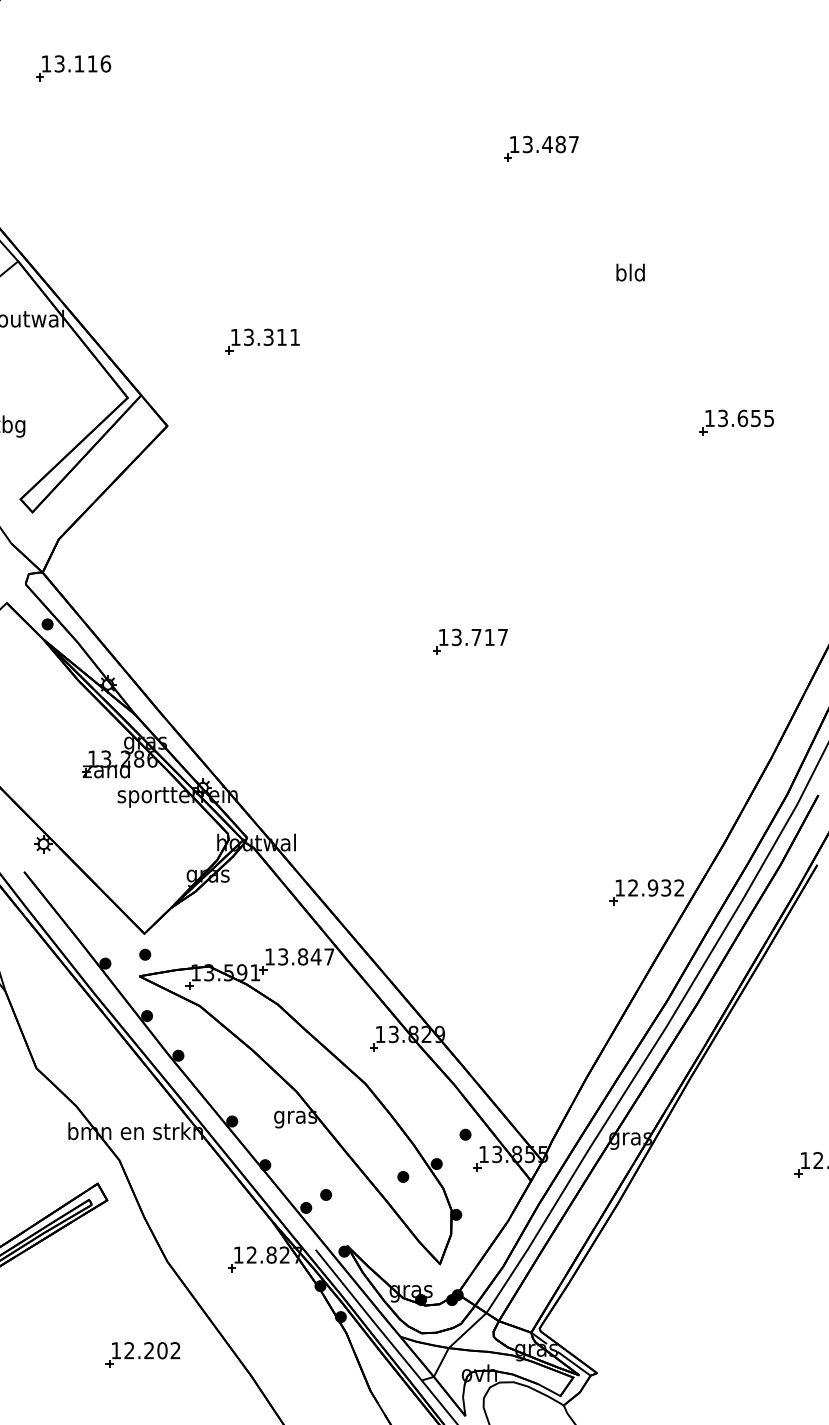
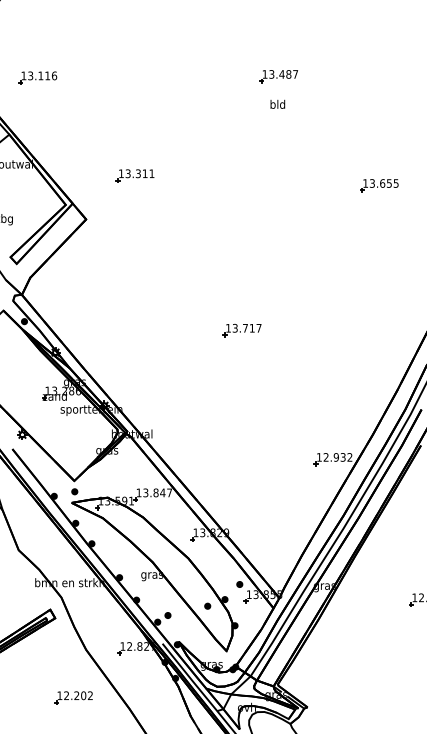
part: (72, 67) -> (37, 77), moved
text: (629, 270) -> (277, 103), moved
part: (736, 422) -> (379, 185), moved

